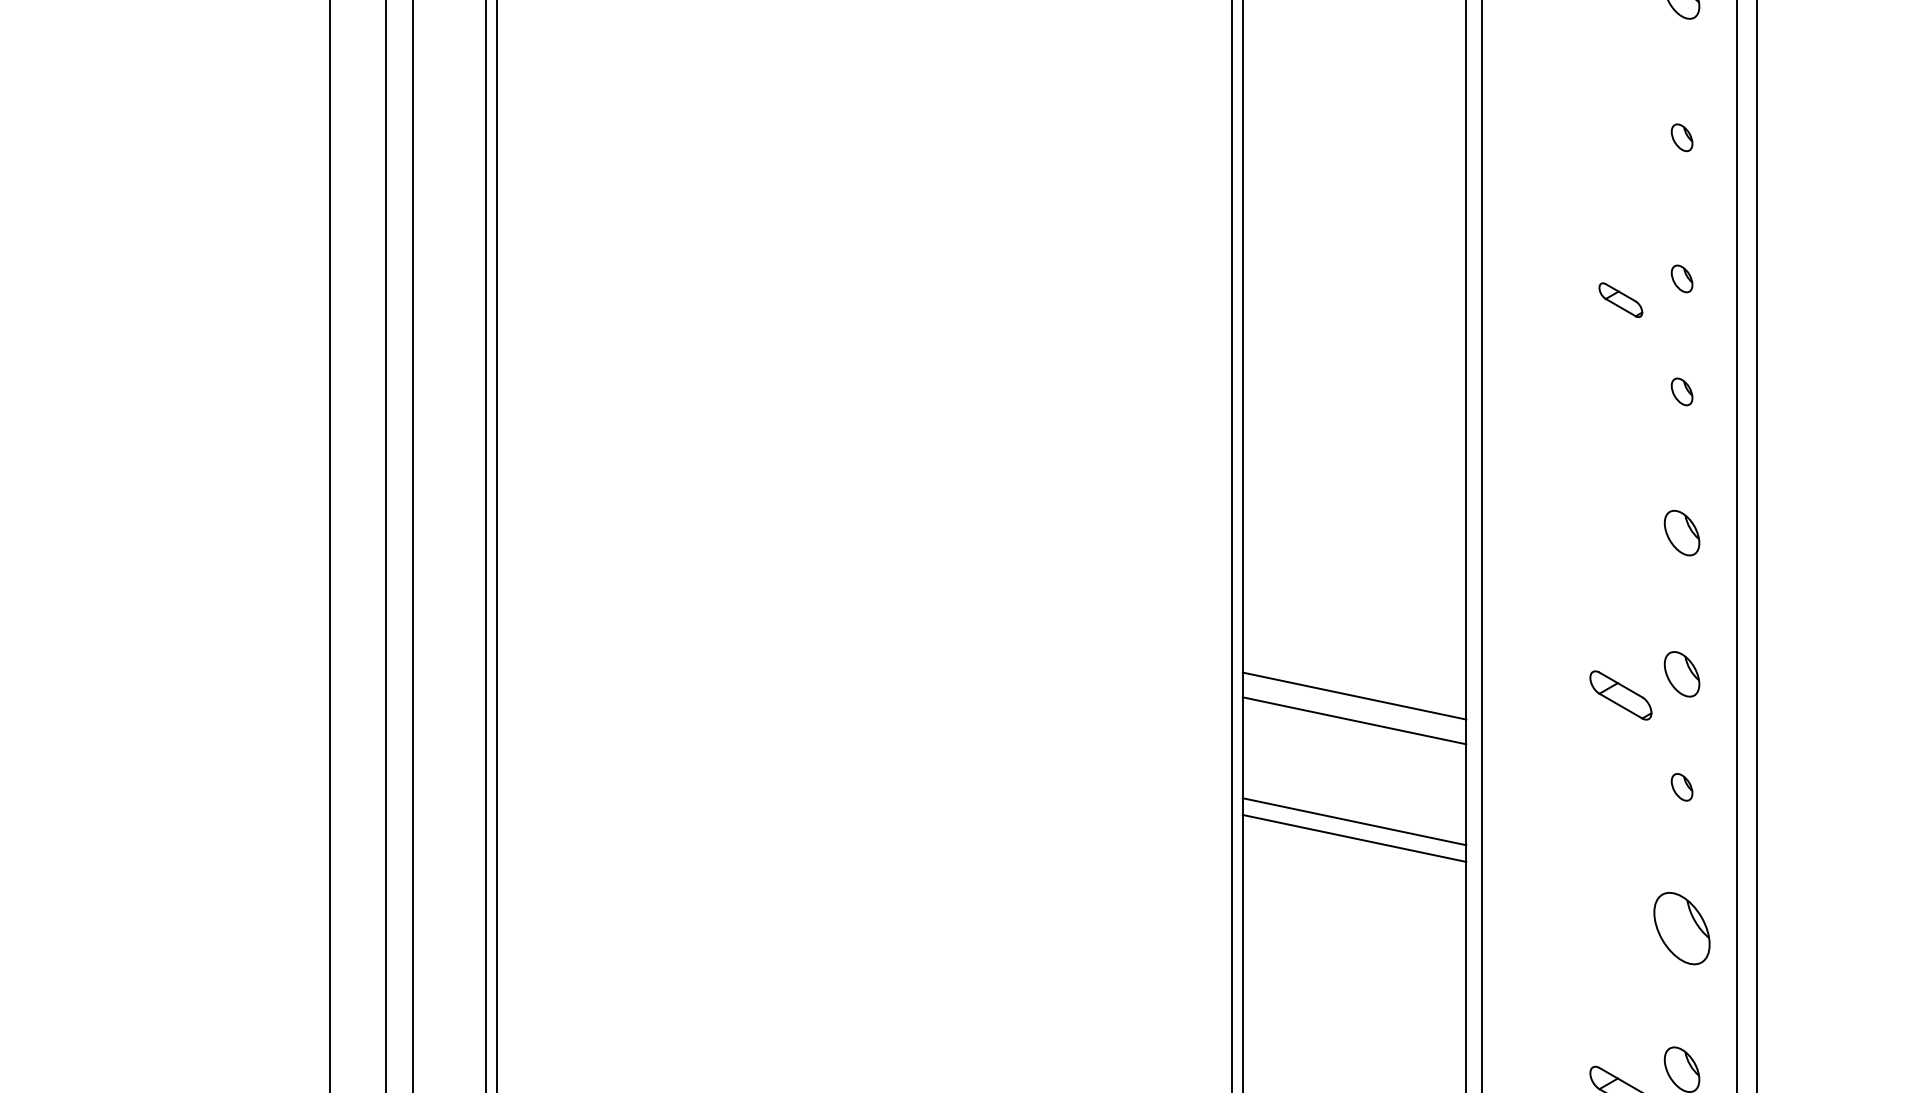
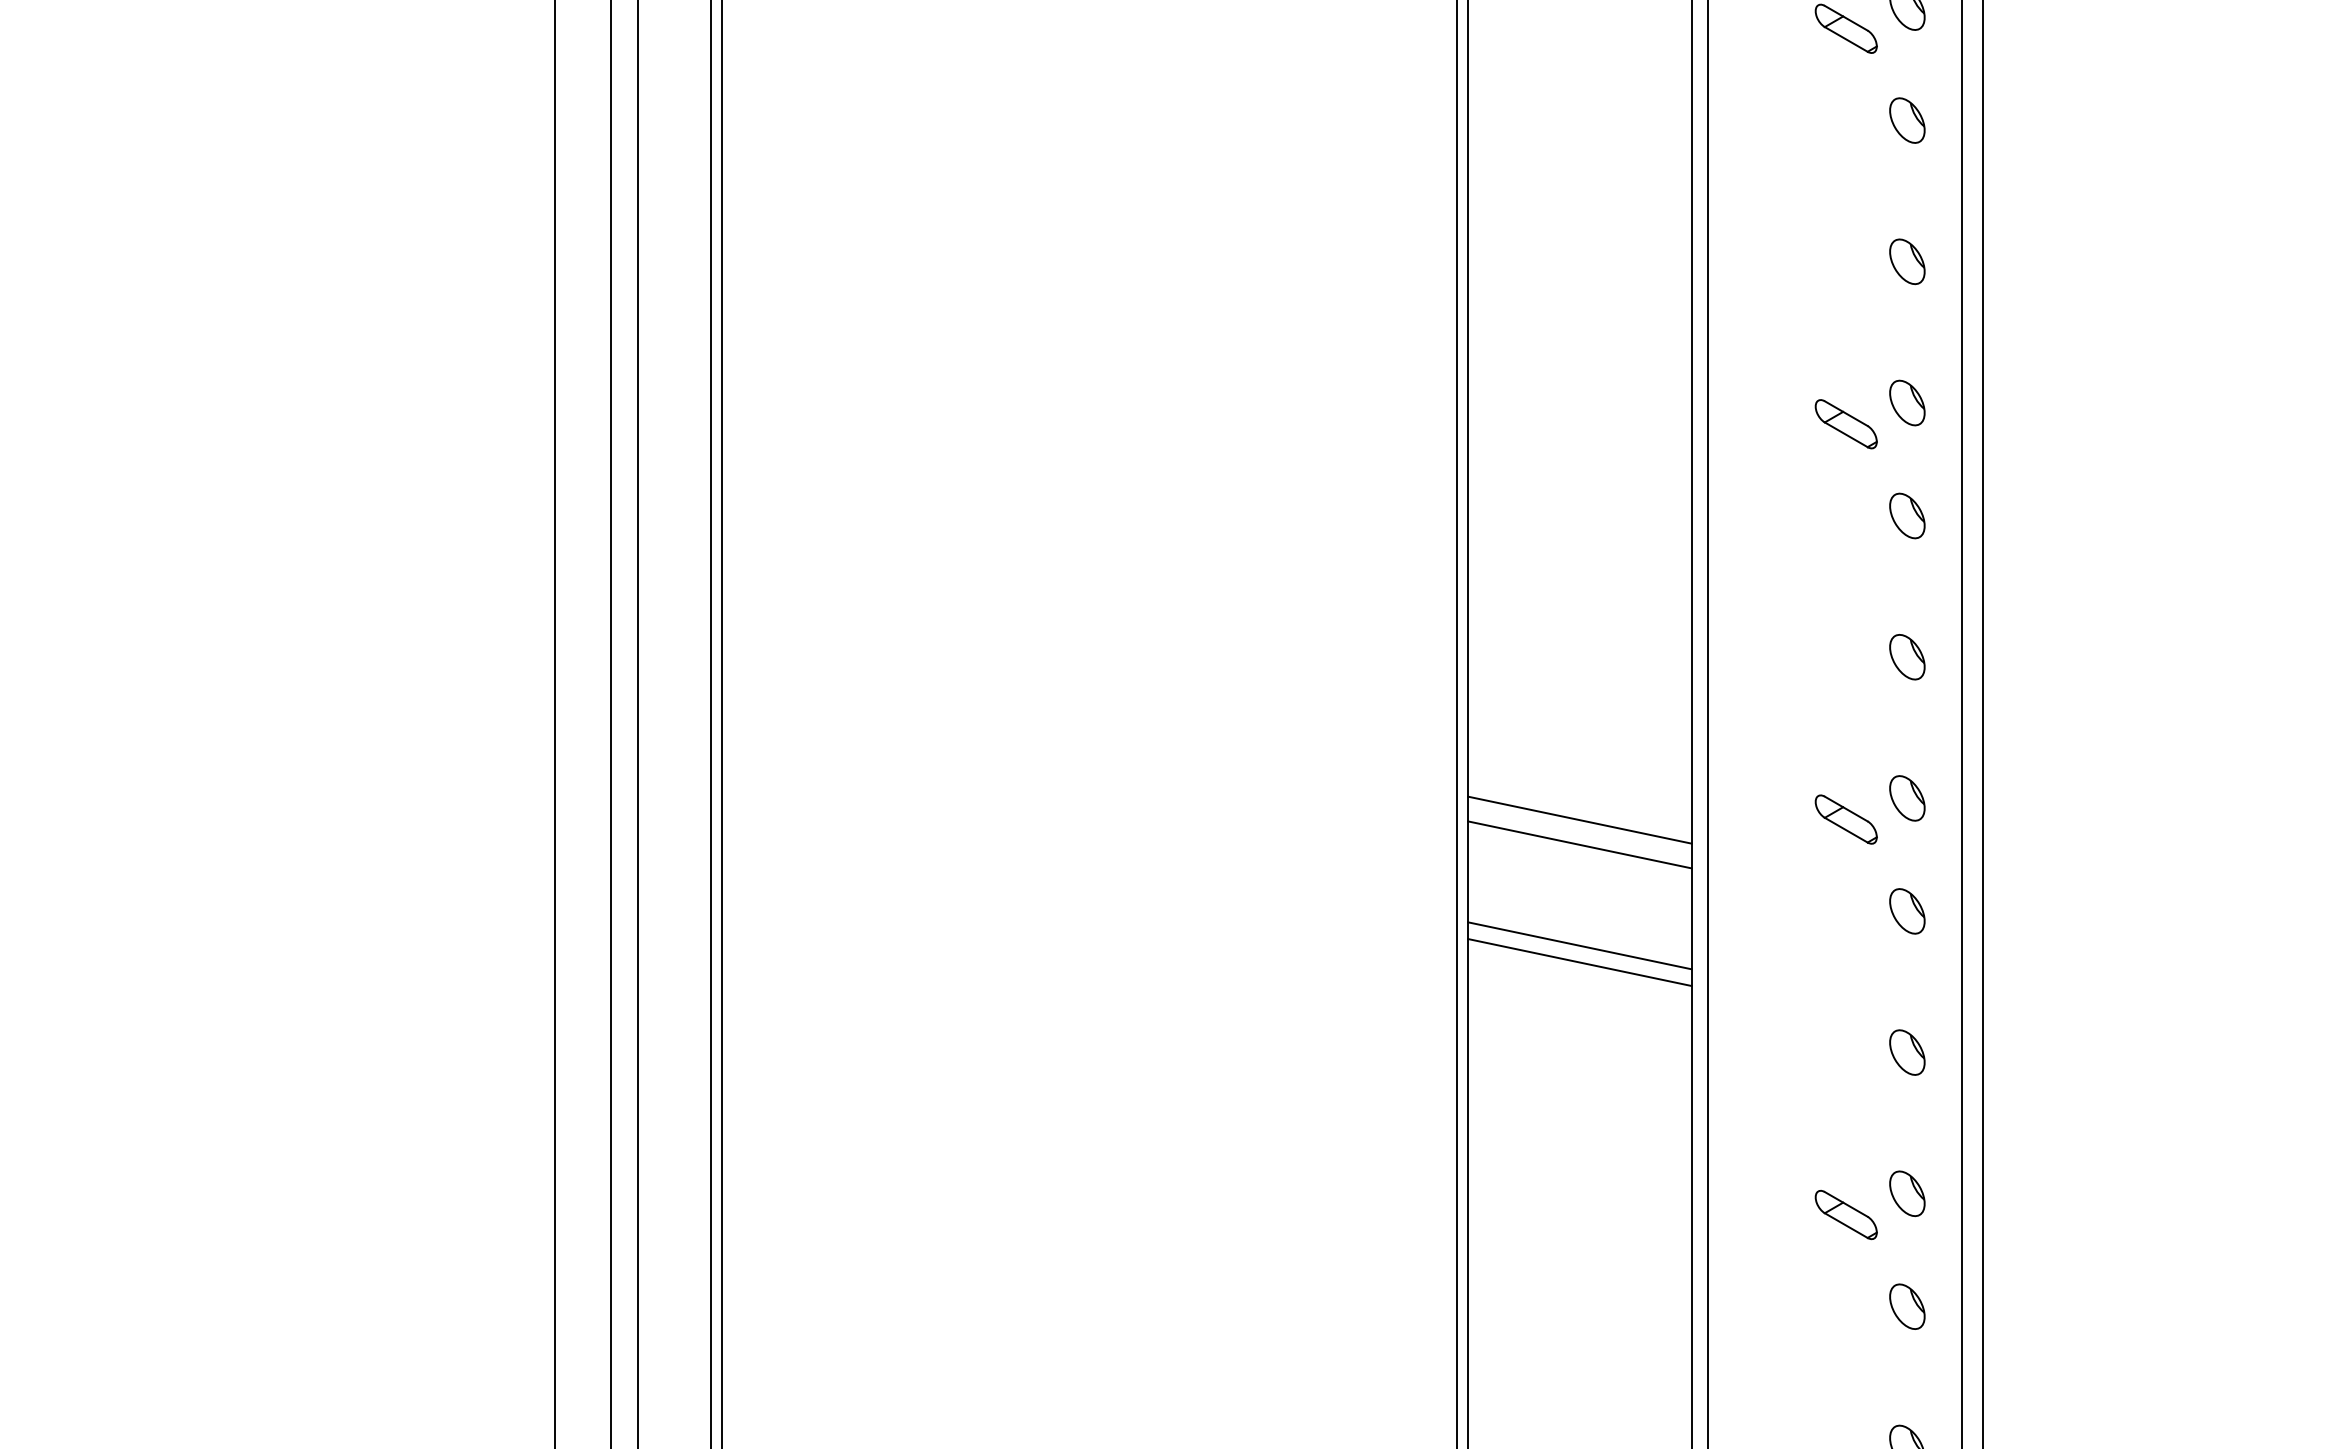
part: (1682, 137) -> (1907, 261), size x1.67
part: (1682, 278) -> (1907, 402), size x1.67
part: (1620, 300) -> (1845, 424), size x1.43
part: (1682, 391) -> (1907, 515), size x1.67
part: (1682, 787) -> (1907, 911), size x1.67
part: (1682, 928) -> (1907, 1052), size x0.62

